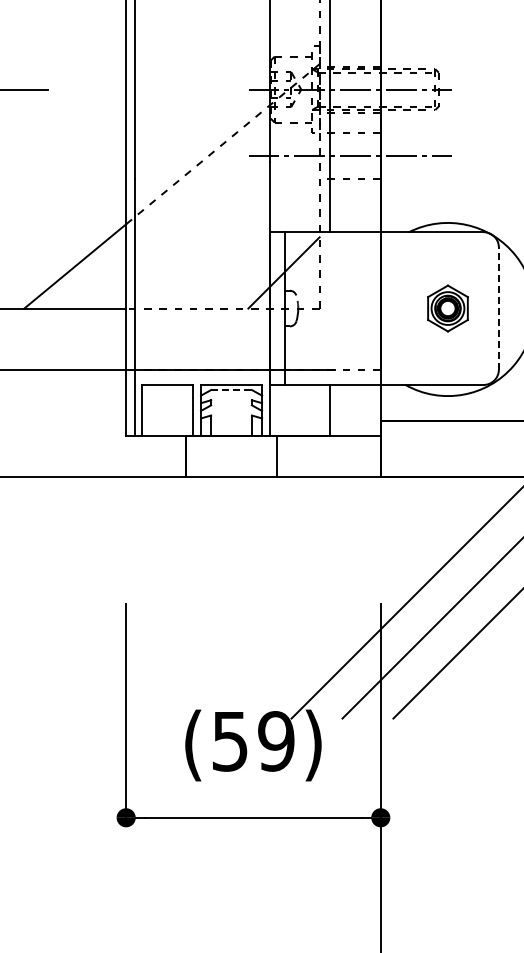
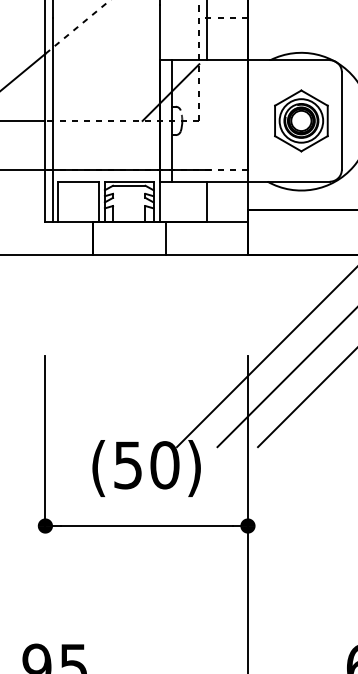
part: (447, 308) -> (301, 120), size x1.67
line: (498, 308) -> (341, 120), dashed -> solid
line: (232, 390) -> (130, 186), dashed -> solid
text: (276, 741) -> (165, 465), (59) -> (50)

